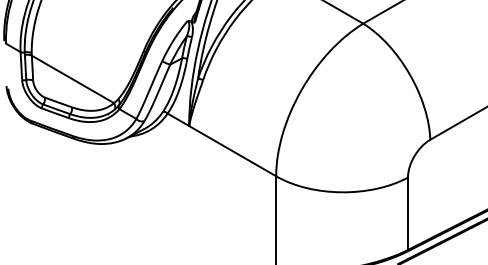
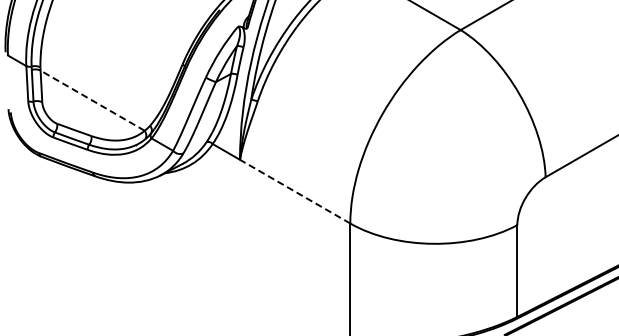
line: (72, 79) -> (92, 100), solid -> dashed
line: (232, 151) -> (295, 191), solid -> dashed

